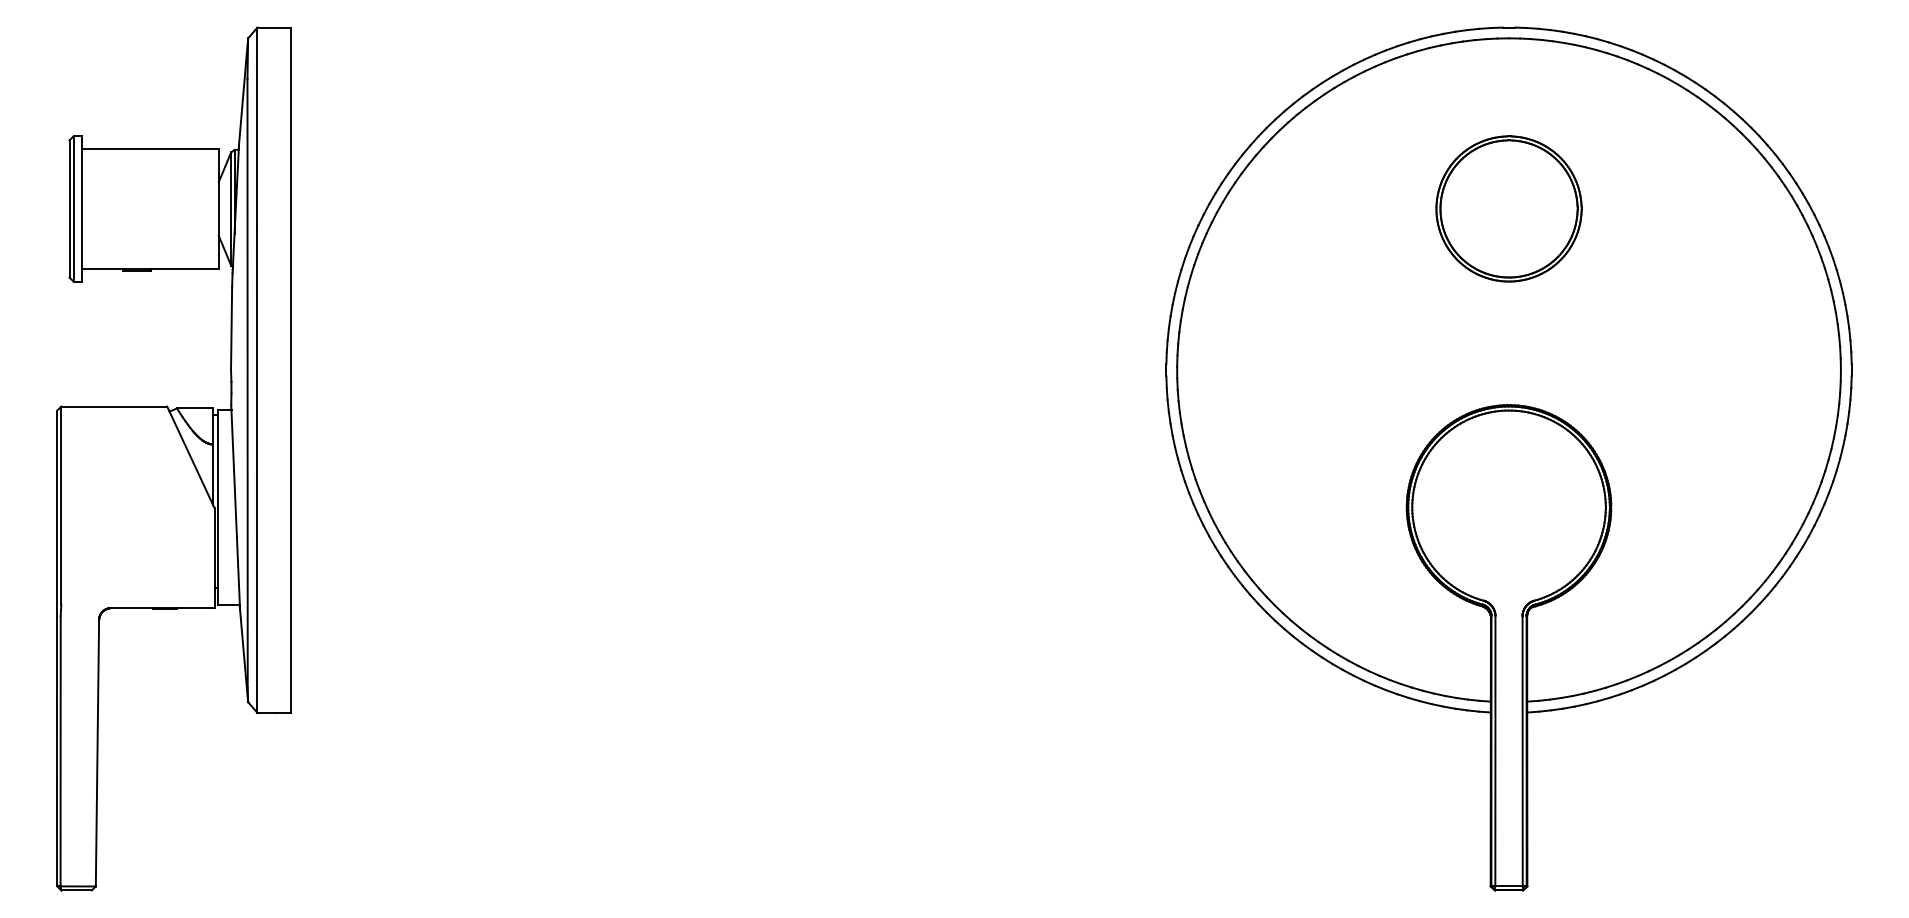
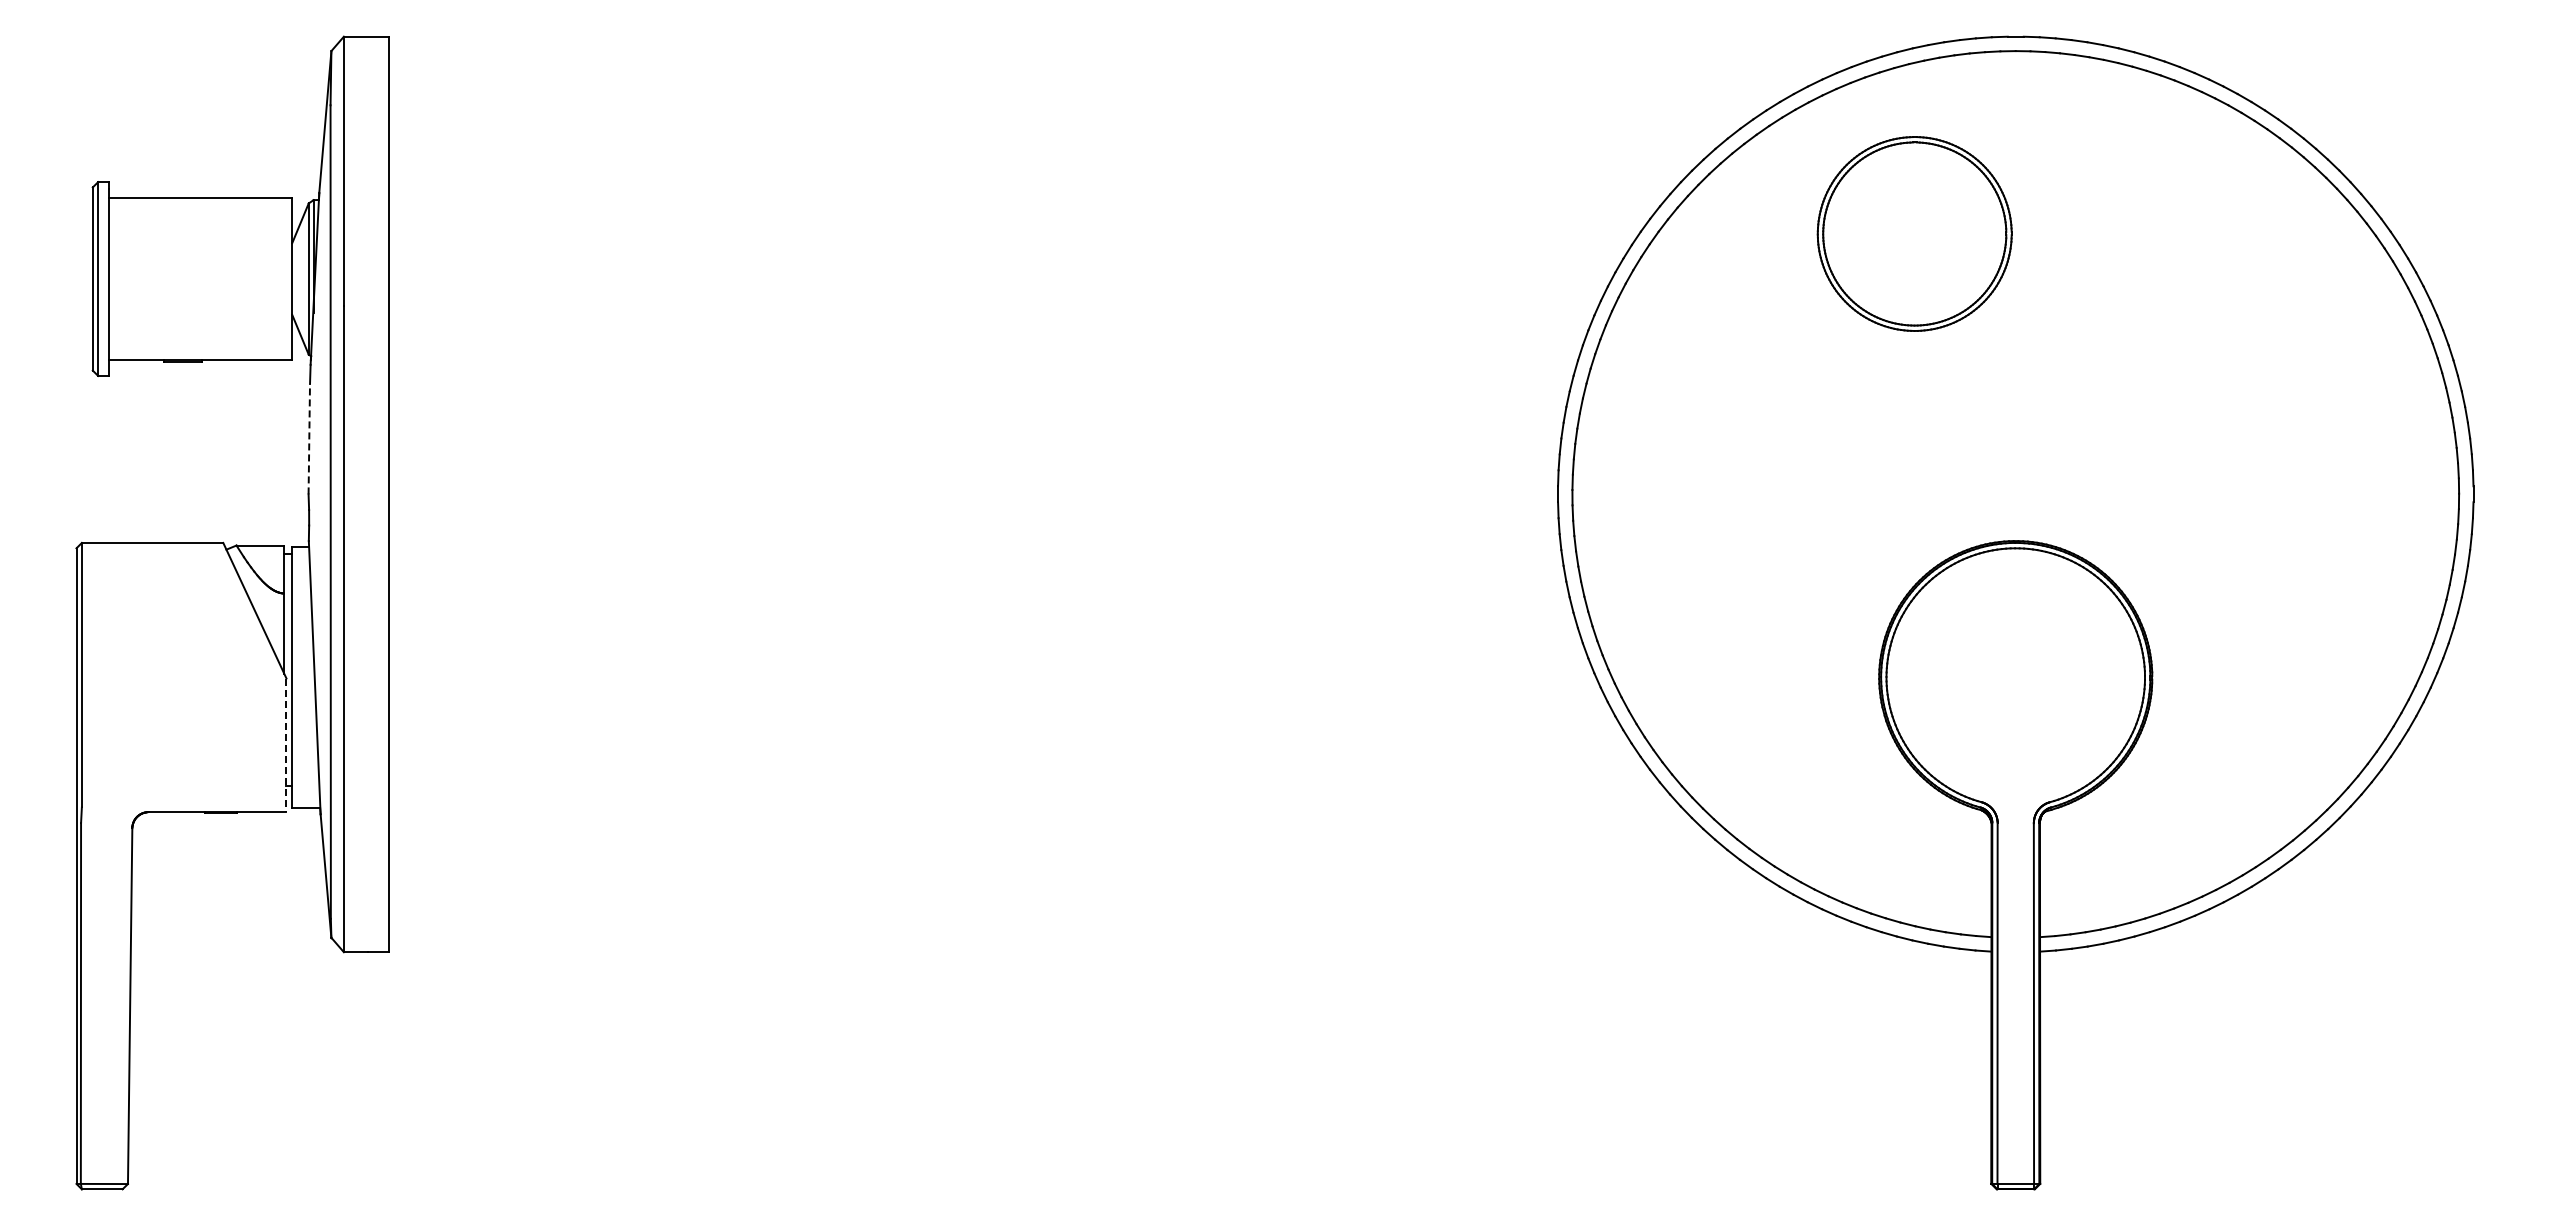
part: (1508, 208) -> (1914, 233), moved
line: (231, 328) -> (309, 438), solid -> dashed
line: (214, 558) -> (286, 745), solid -> dashed

